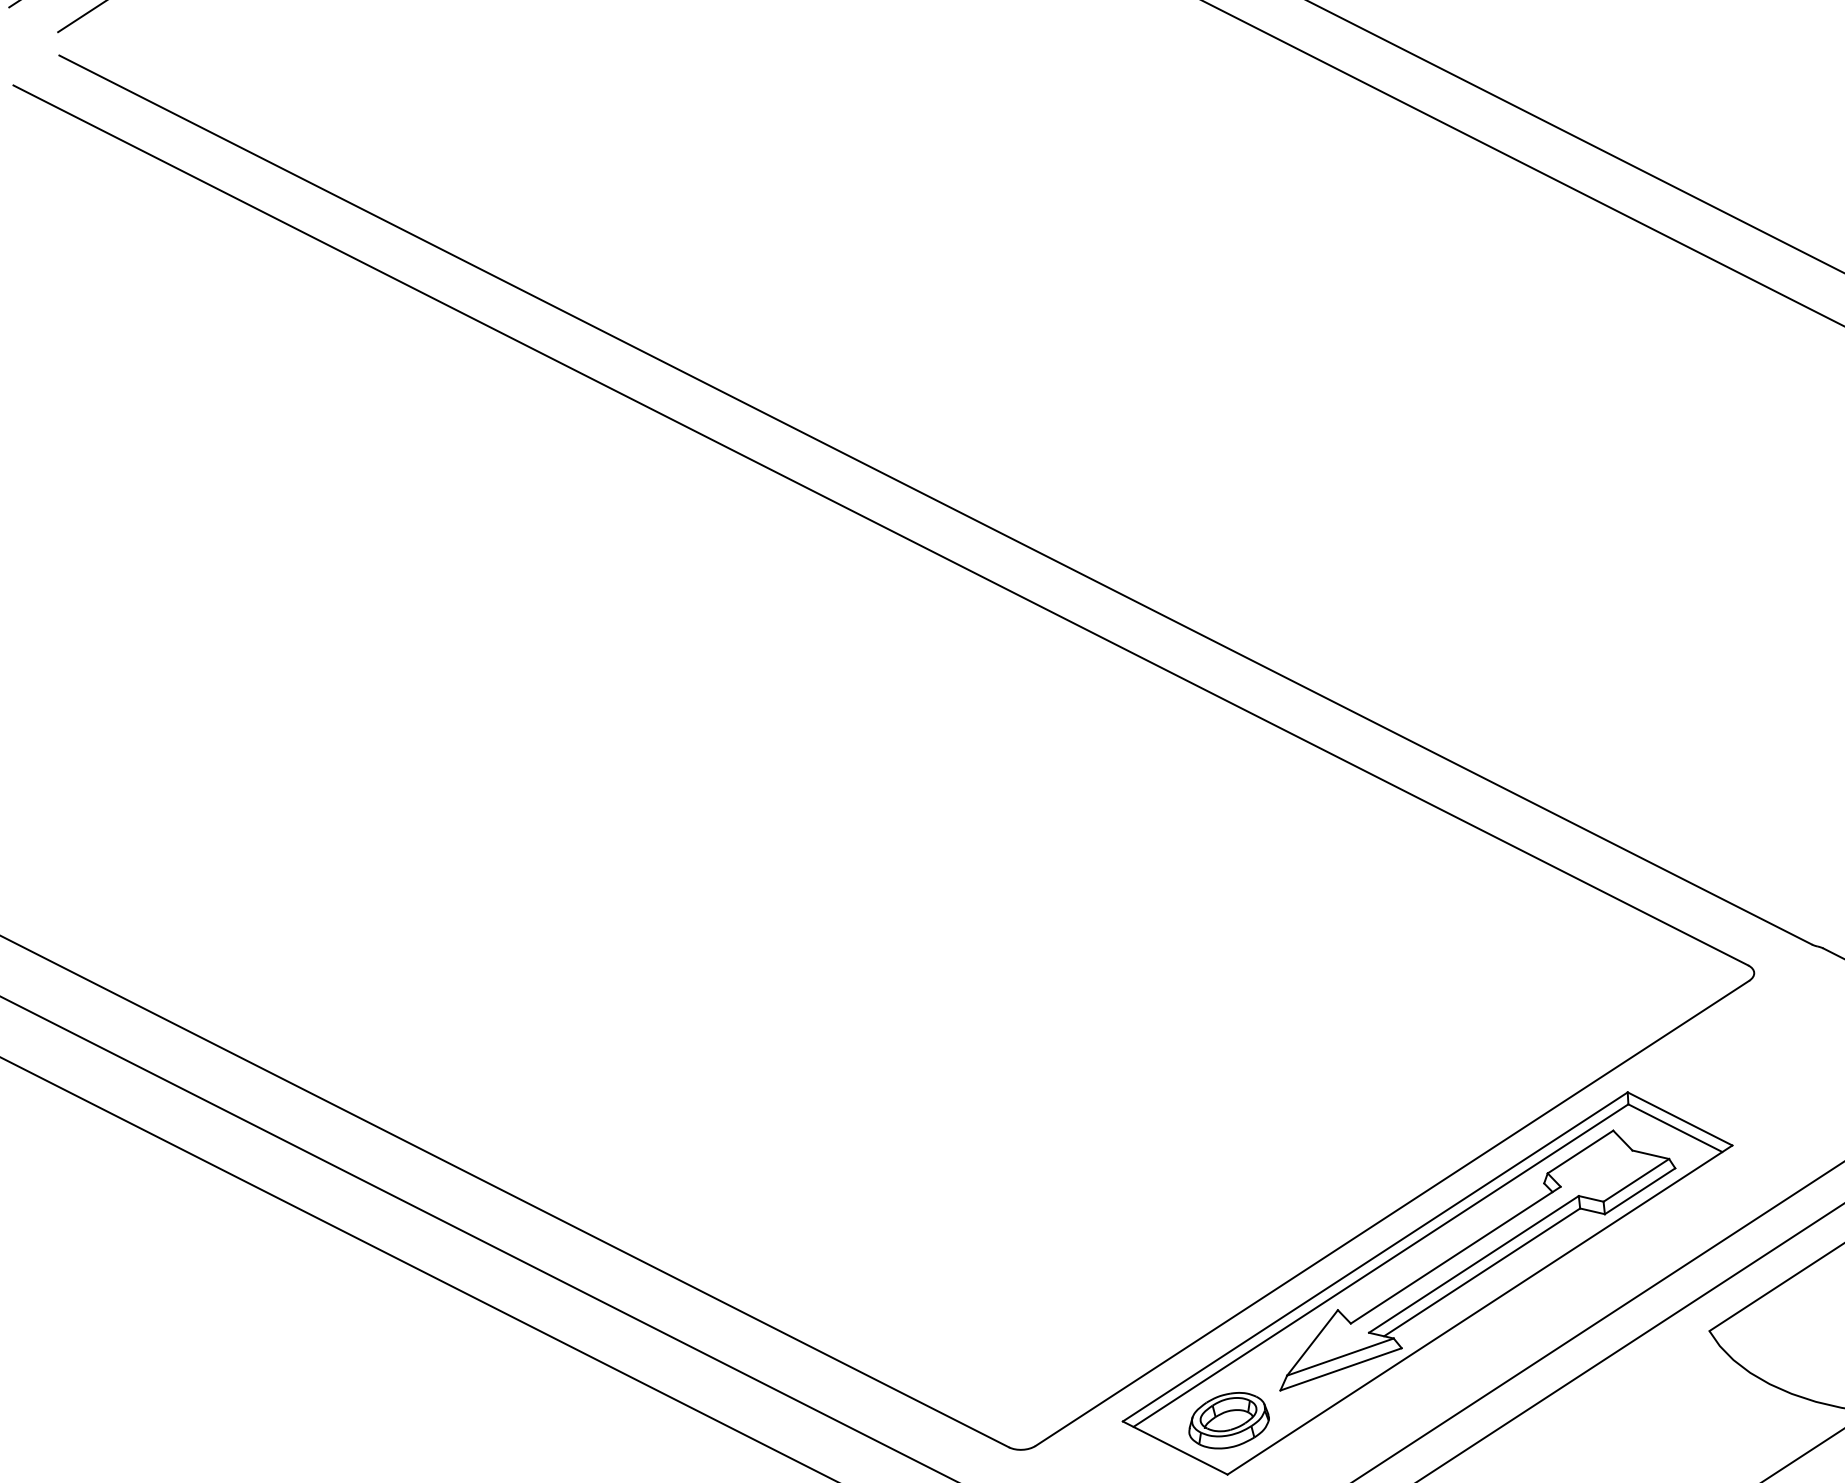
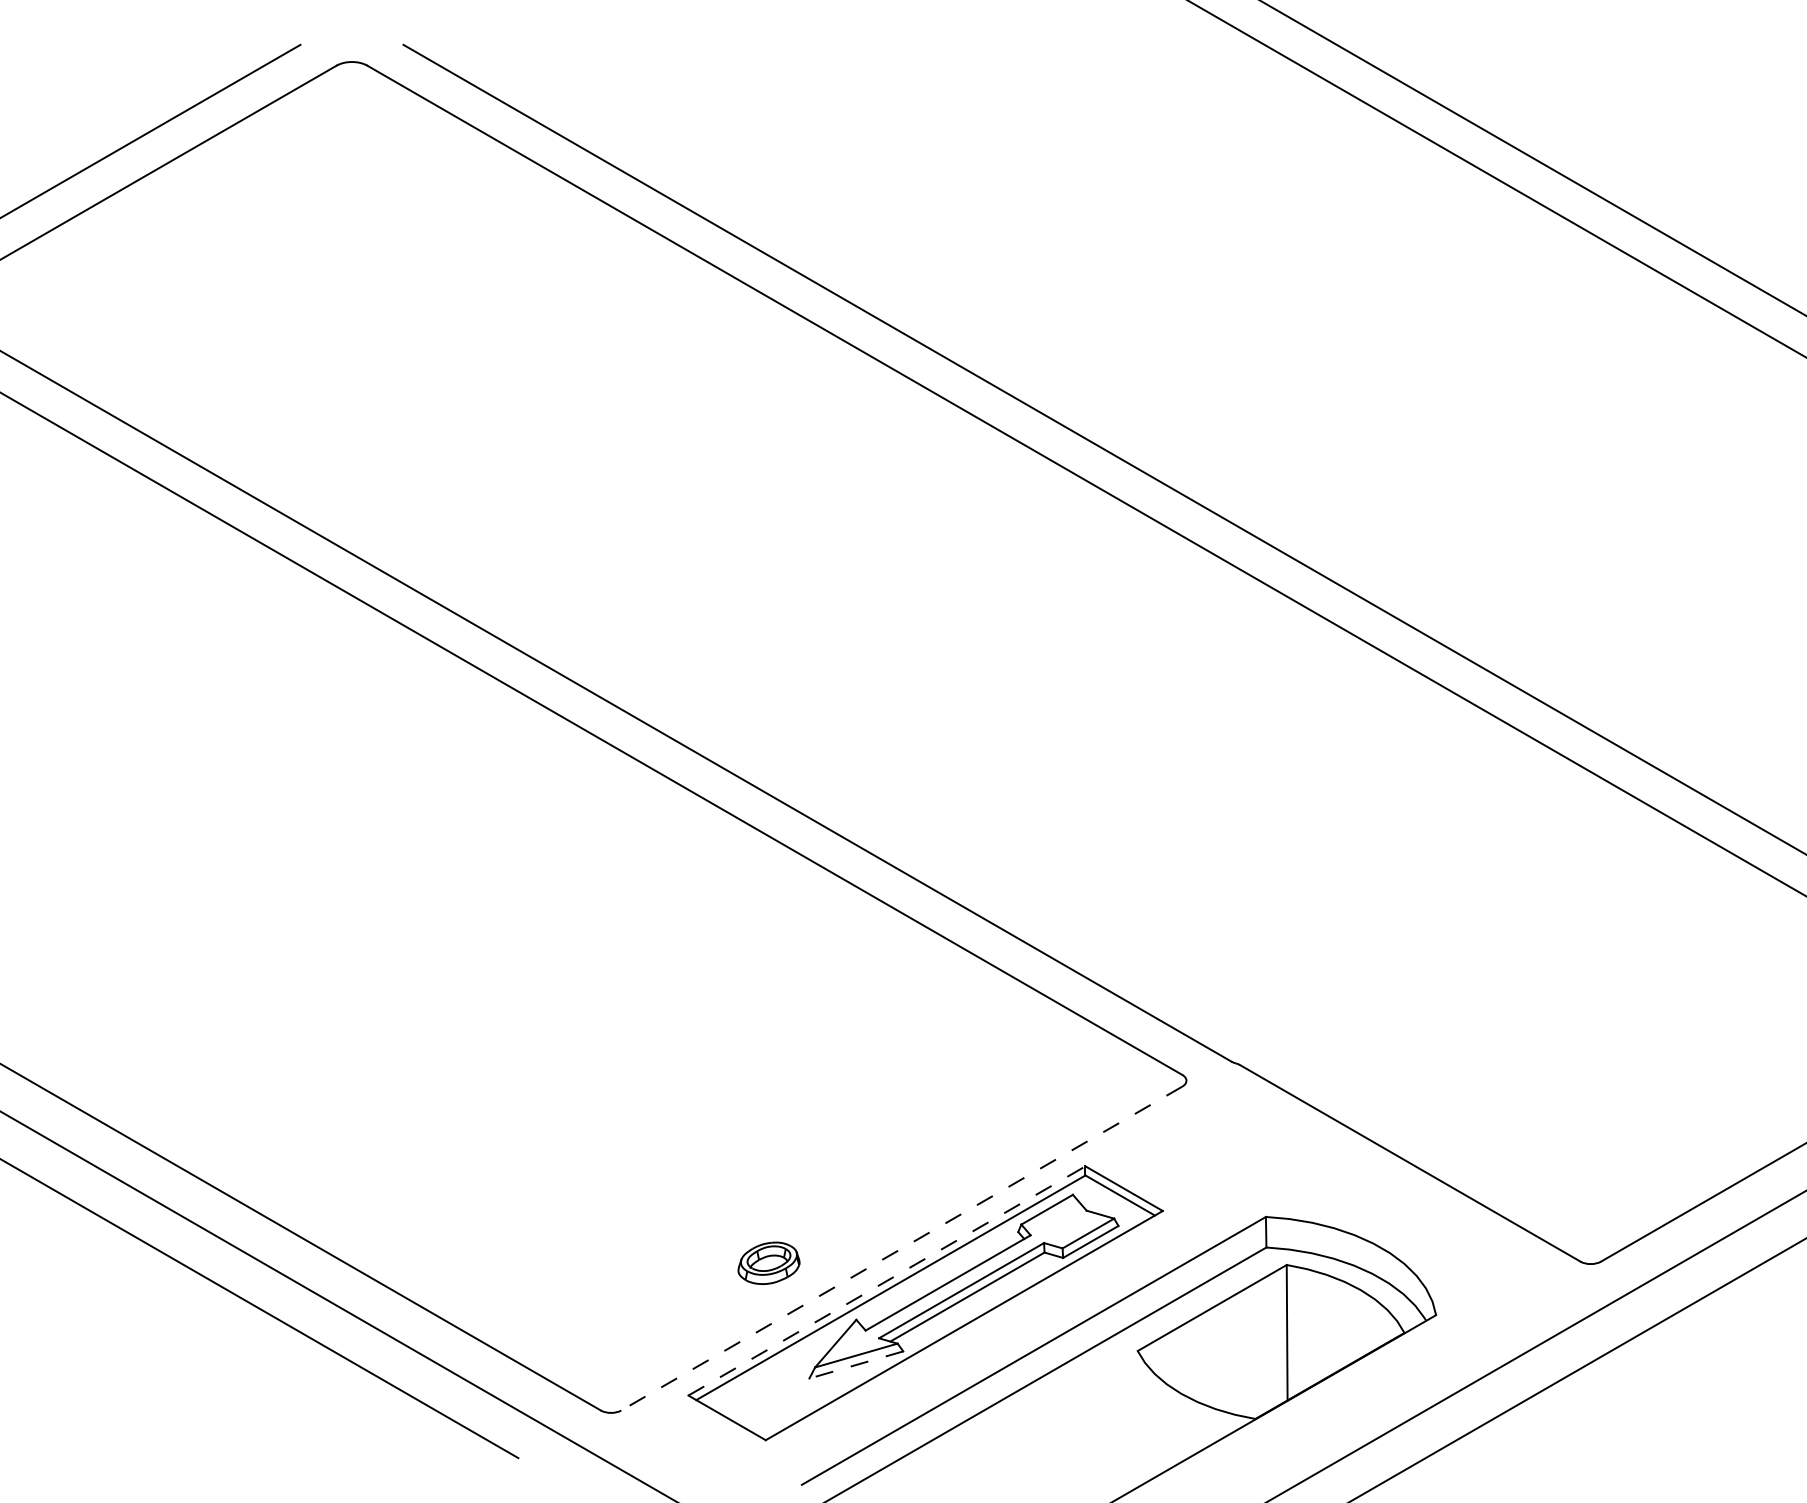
line: (1392, 1213) -> (901, 1248), solid -> dashed
line: (1375, 1256) -> (887, 1280), solid -> dashed
line: (1341, 1368) -> (856, 1364), solid -> dashed
part: (1228, 1419) -> (768, 1262), moved

